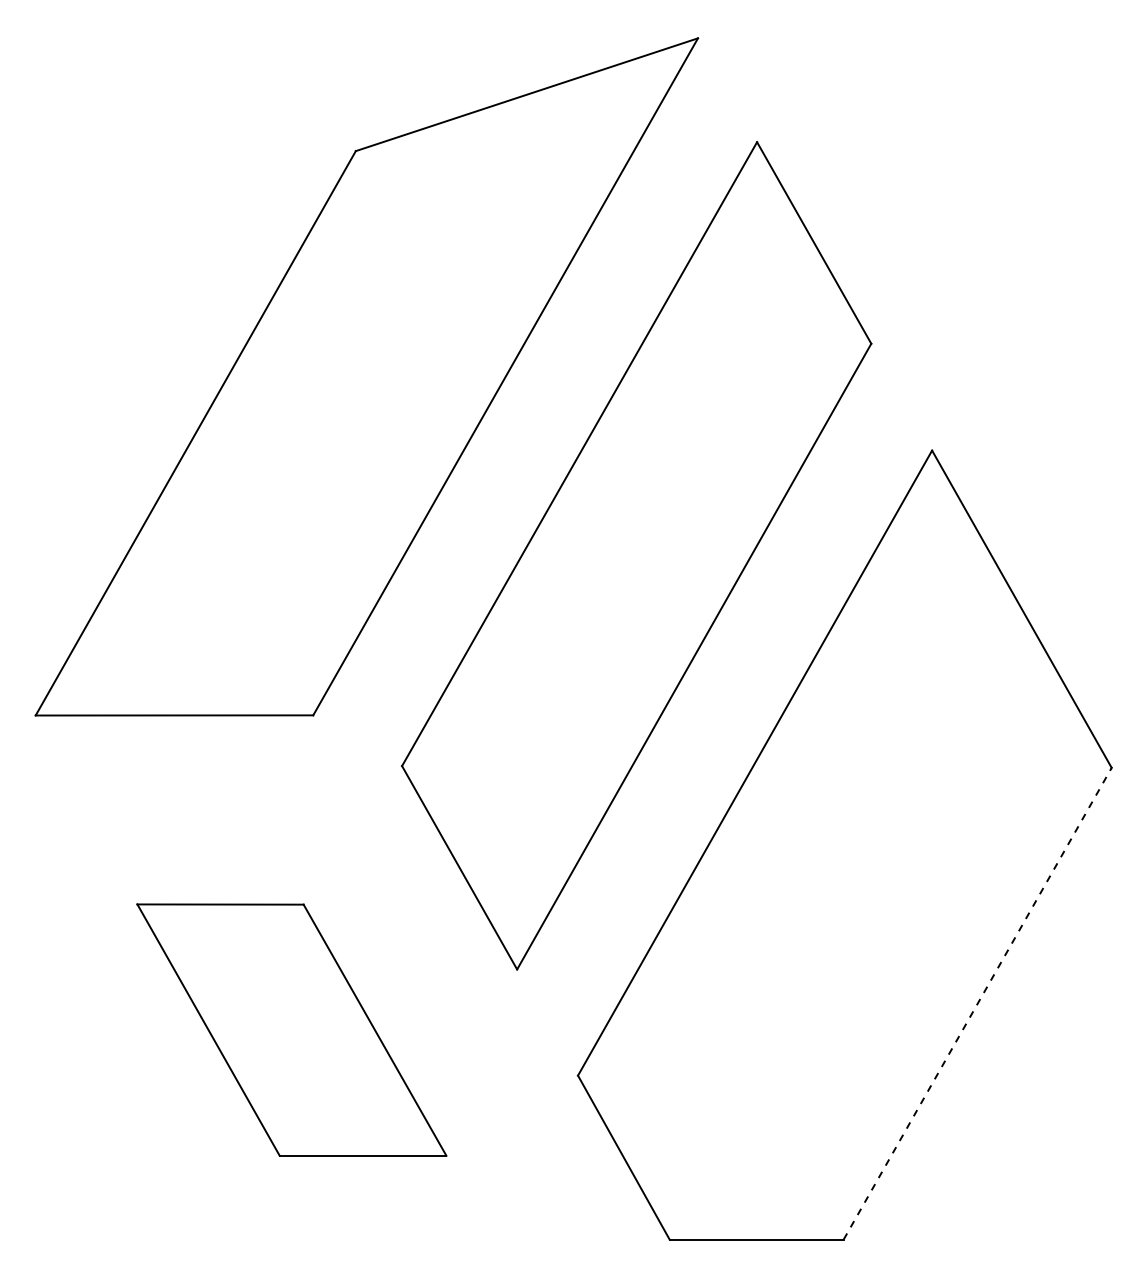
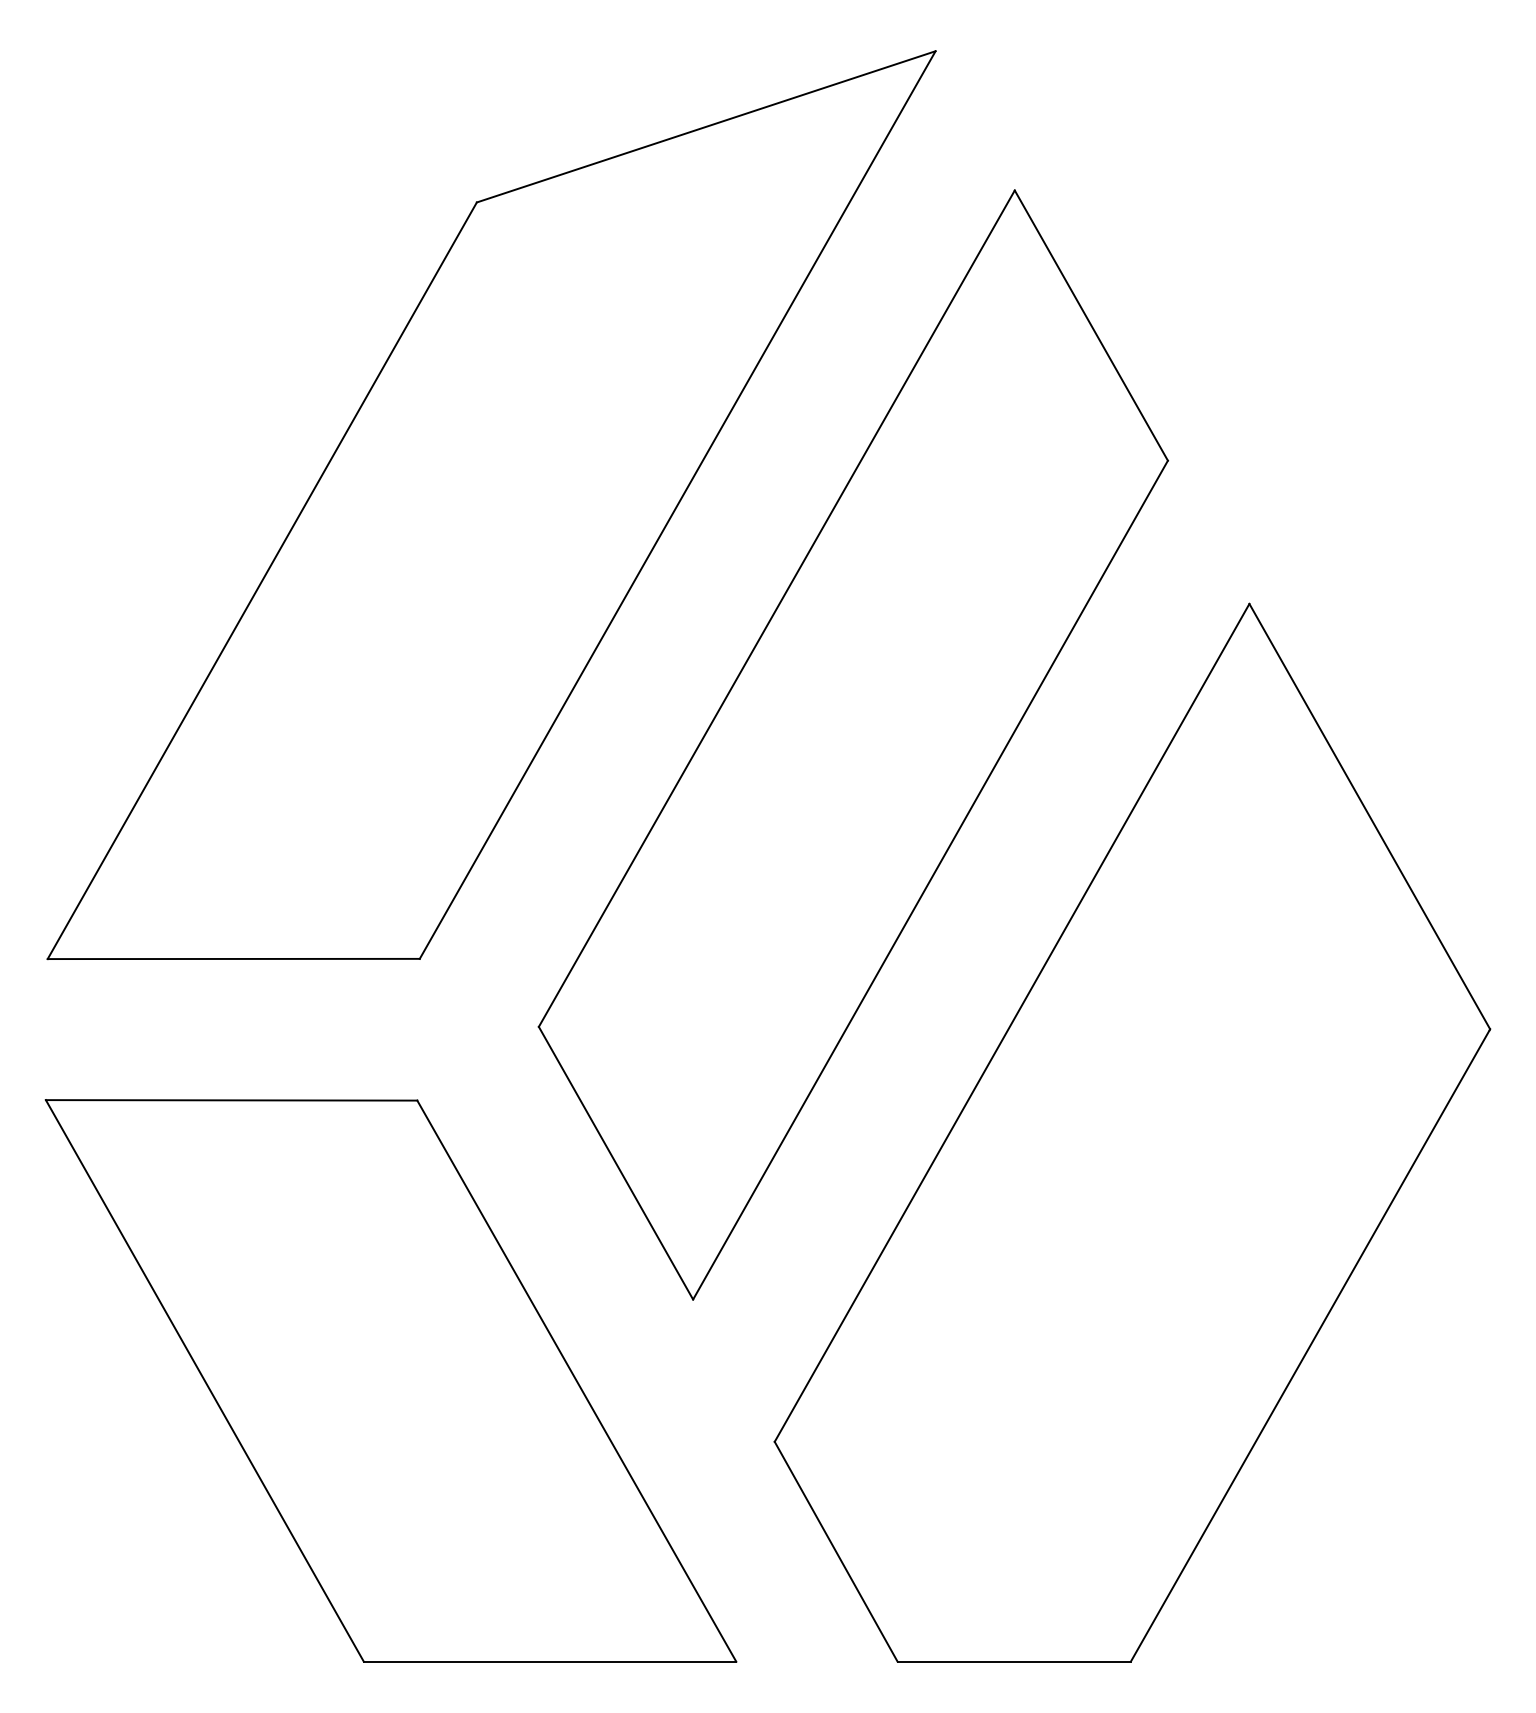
line: (977, 1004) -> (1310, 1346), dashed -> solid
part: (291, 1029) -> (390, 1380), size x1.67

